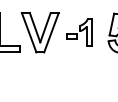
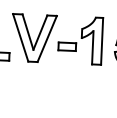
part: (79, 32) -> (80, 40), size x1.43

